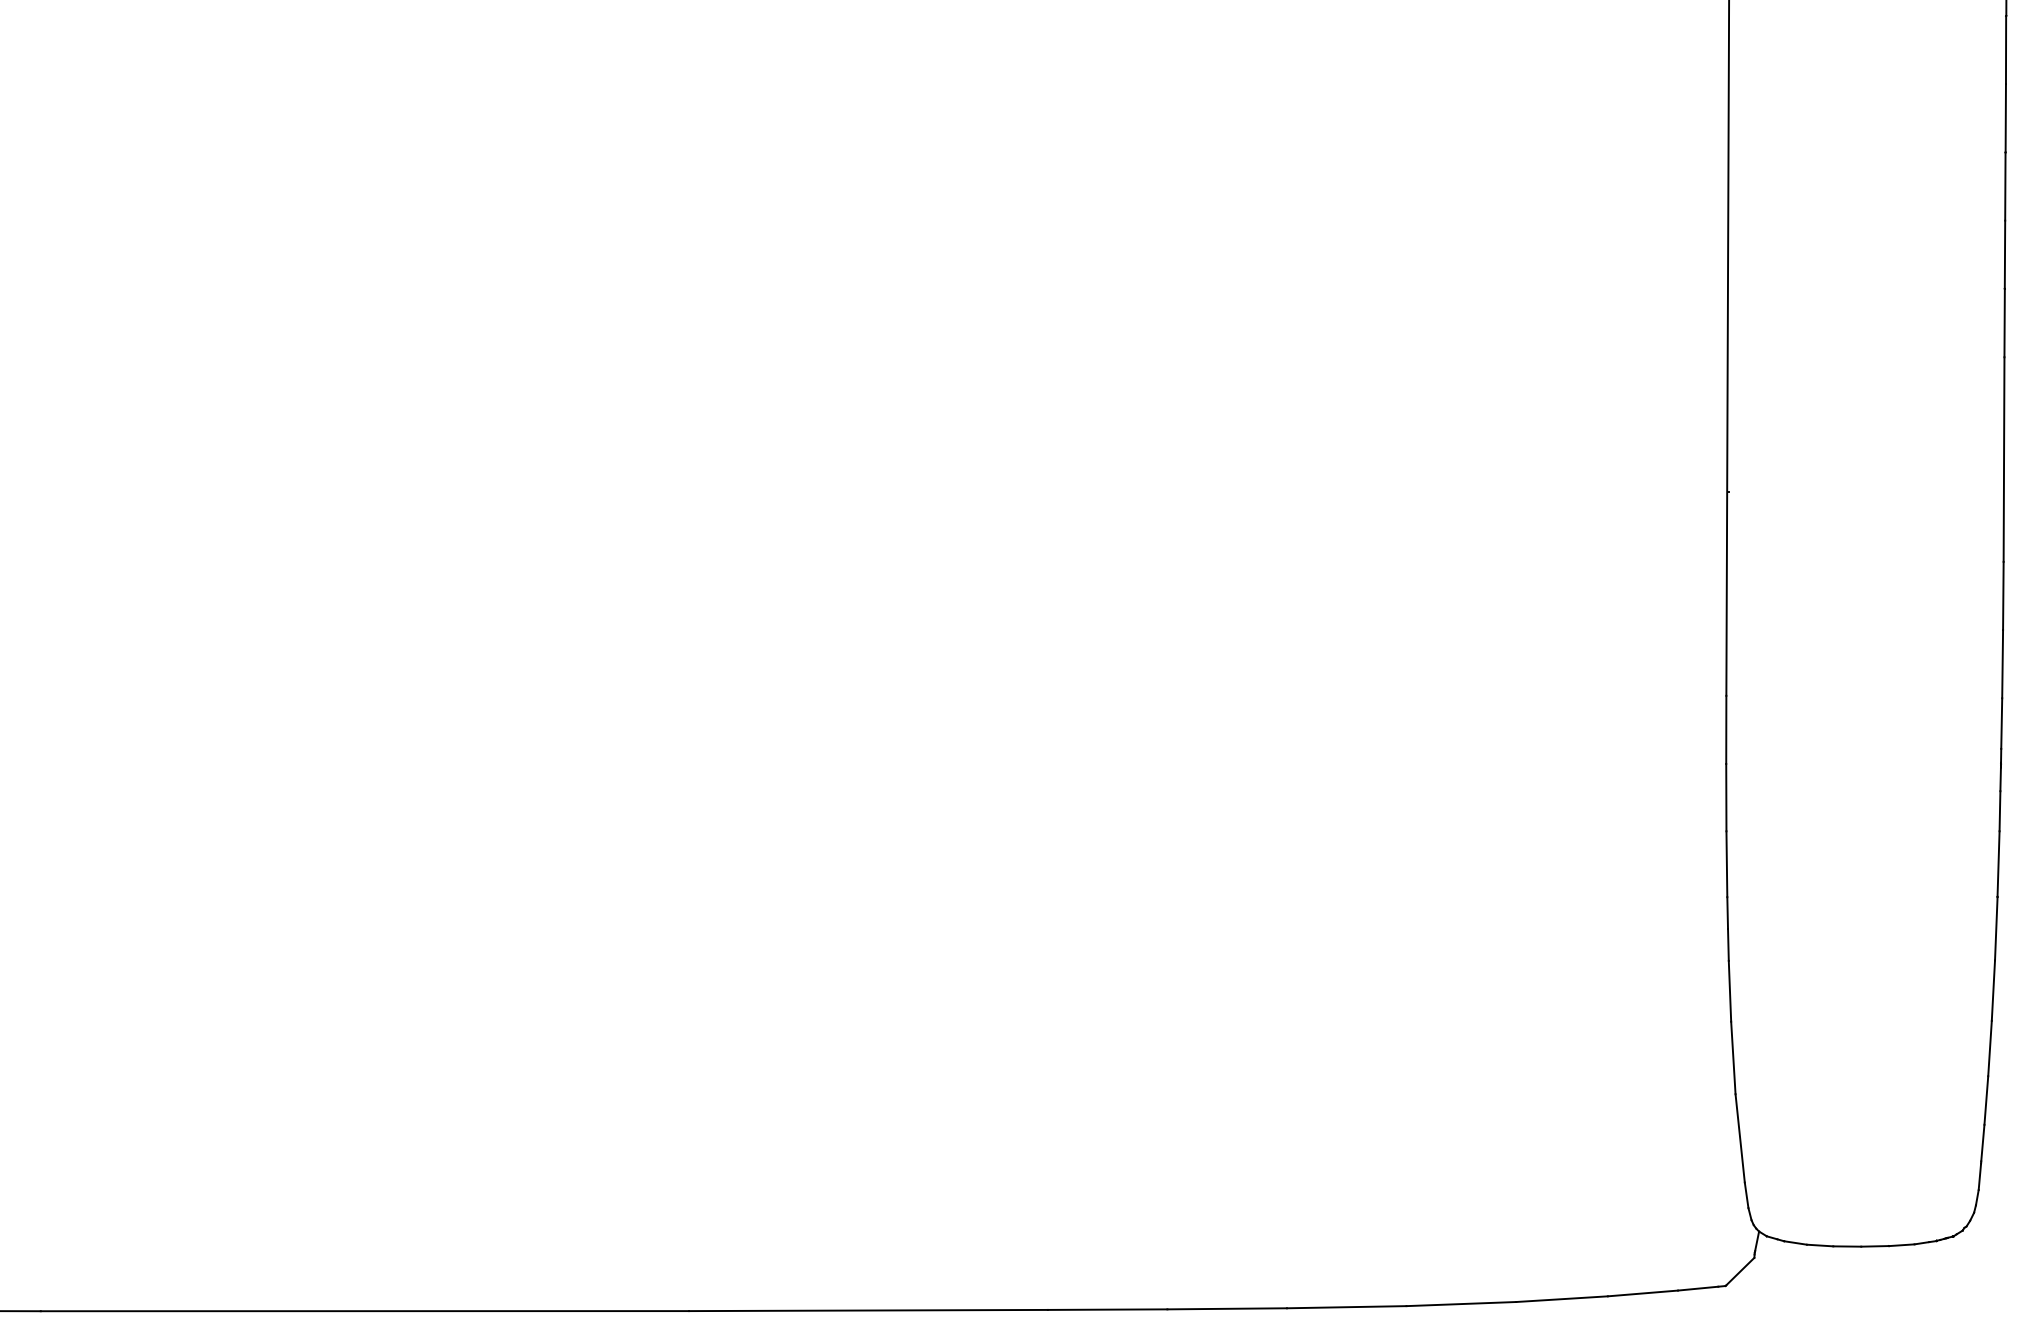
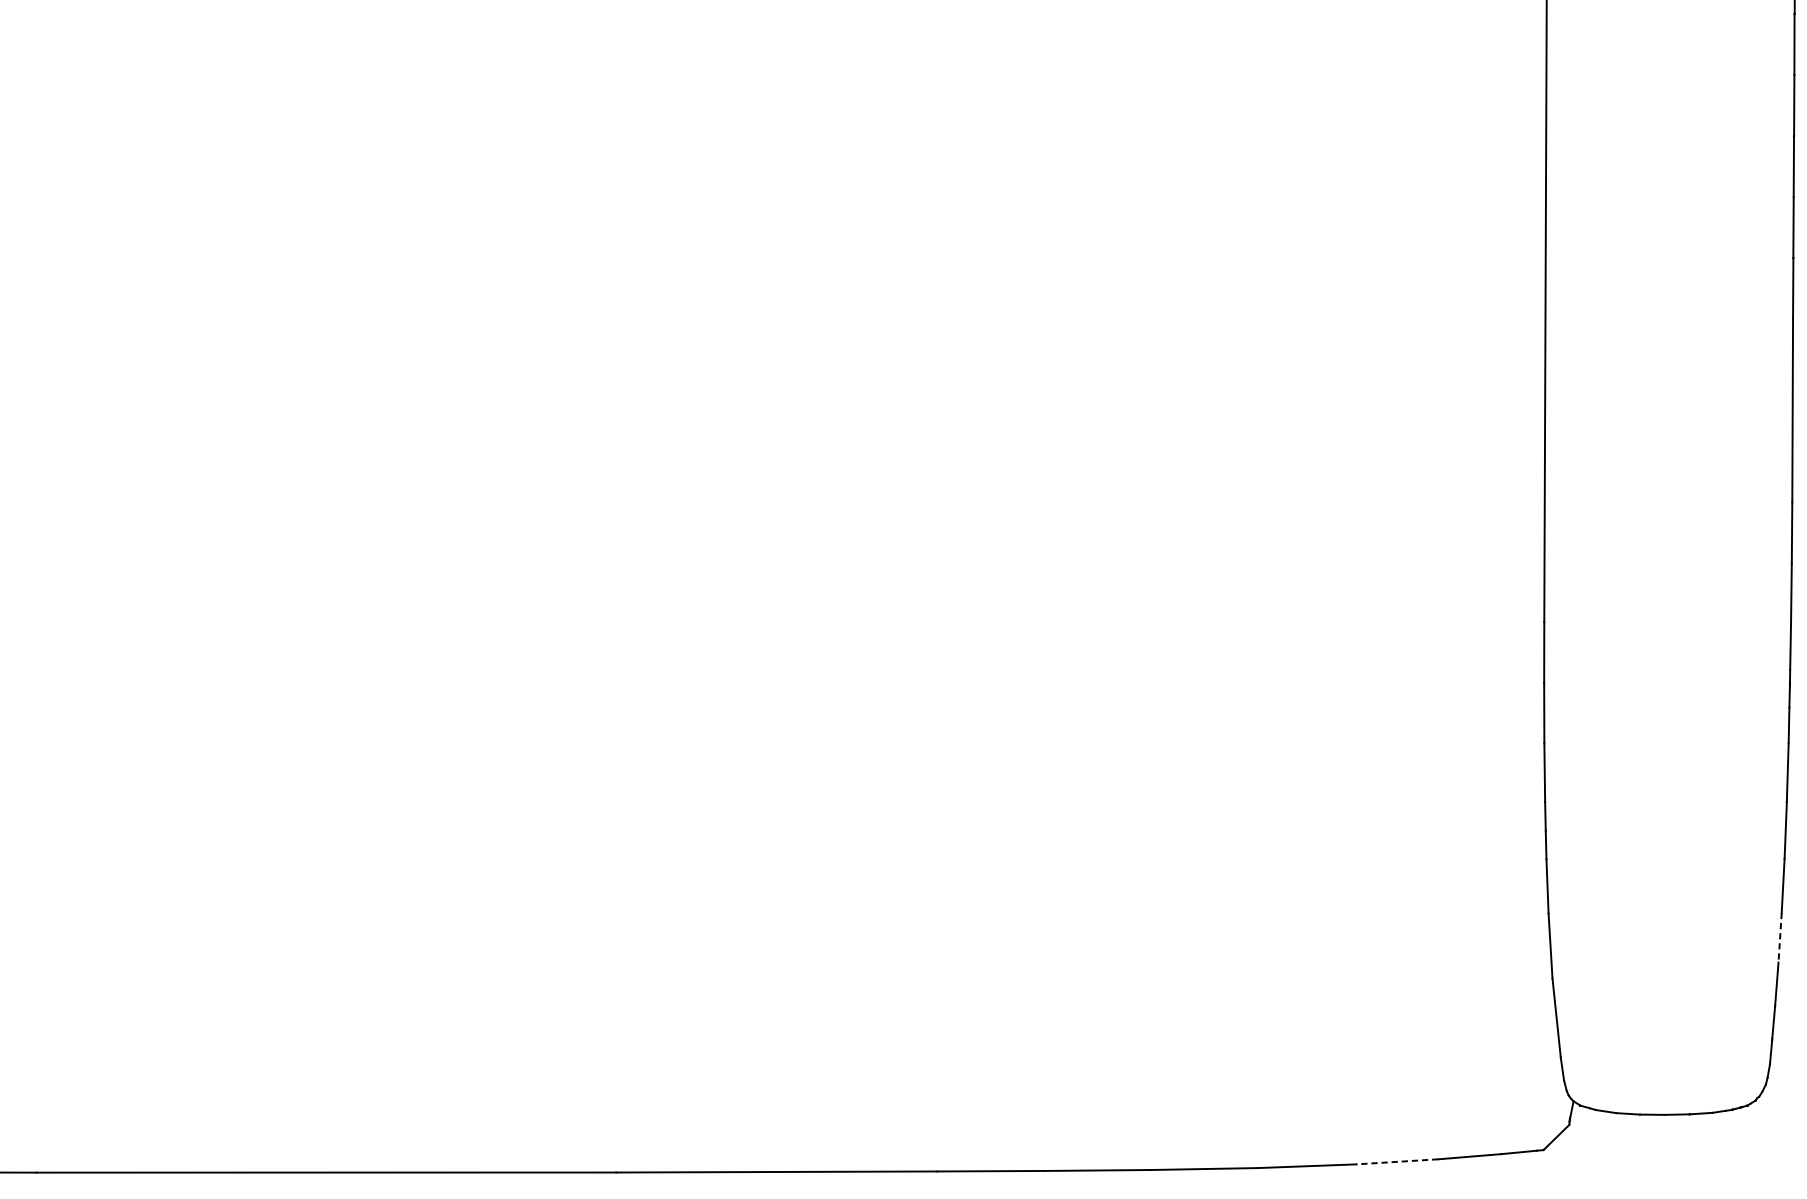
line: (1990, 1048) -> (1780, 937), solid -> dashed
line: (1562, 1299) -> (1397, 1162), solid -> dashed

